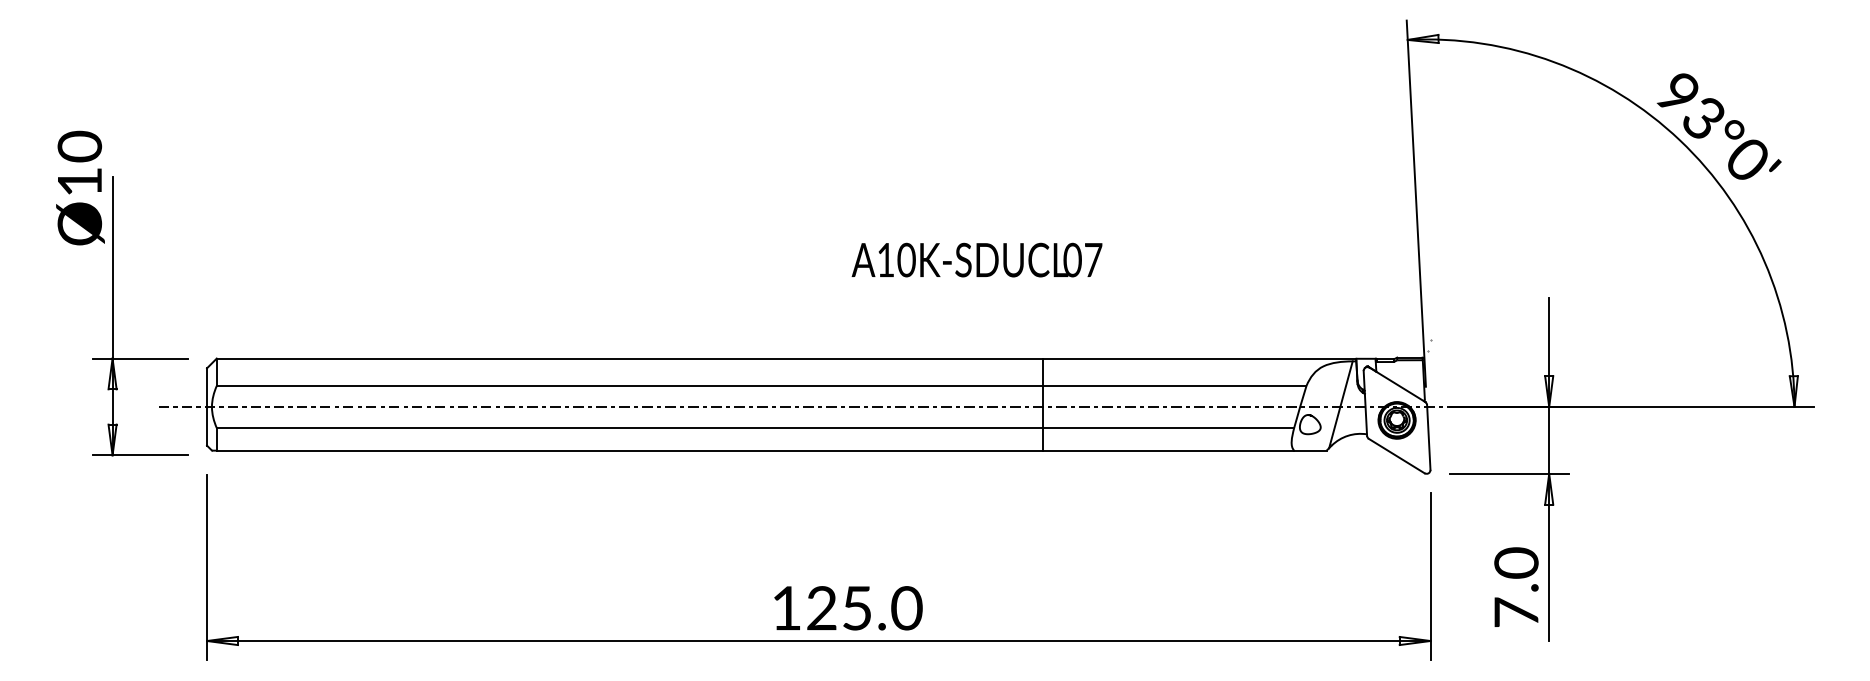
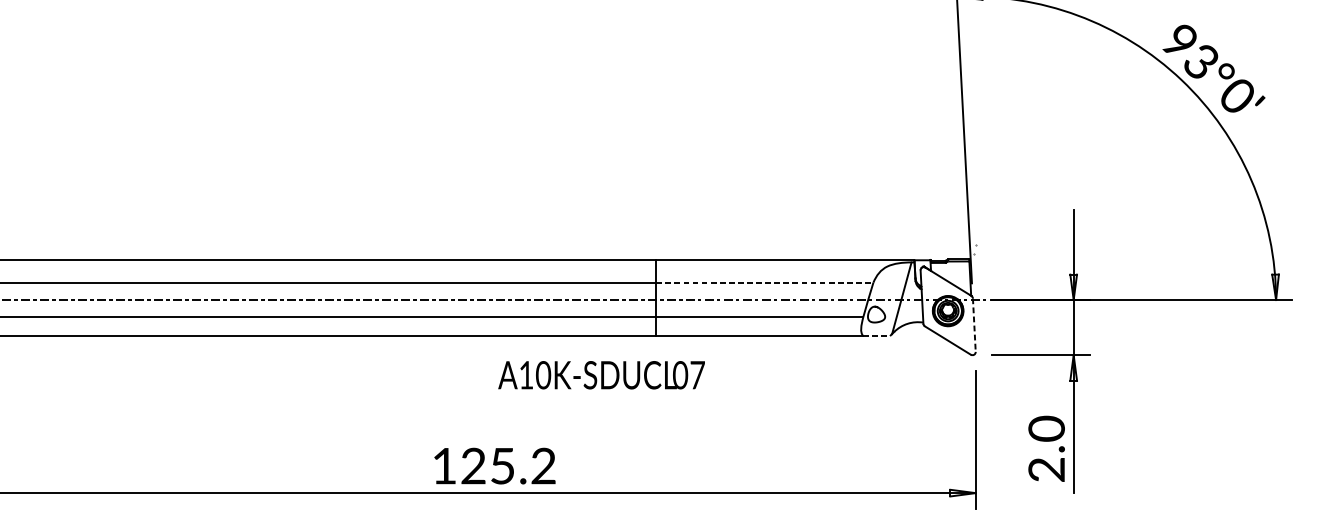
text: (976, 259) -> (601, 374), moved
line: (1174, 386) -> (764, 283), solid -> dashed
line: (1428, 437) -> (974, 325), solid -> dashed
line: (1310, 450) -> (876, 335), solid -> dashed
text: (906, 608) -> (543, 466), 125.0 -> 125.2
text: (1516, 612) -> (1046, 469), 7.0 -> 2.0

